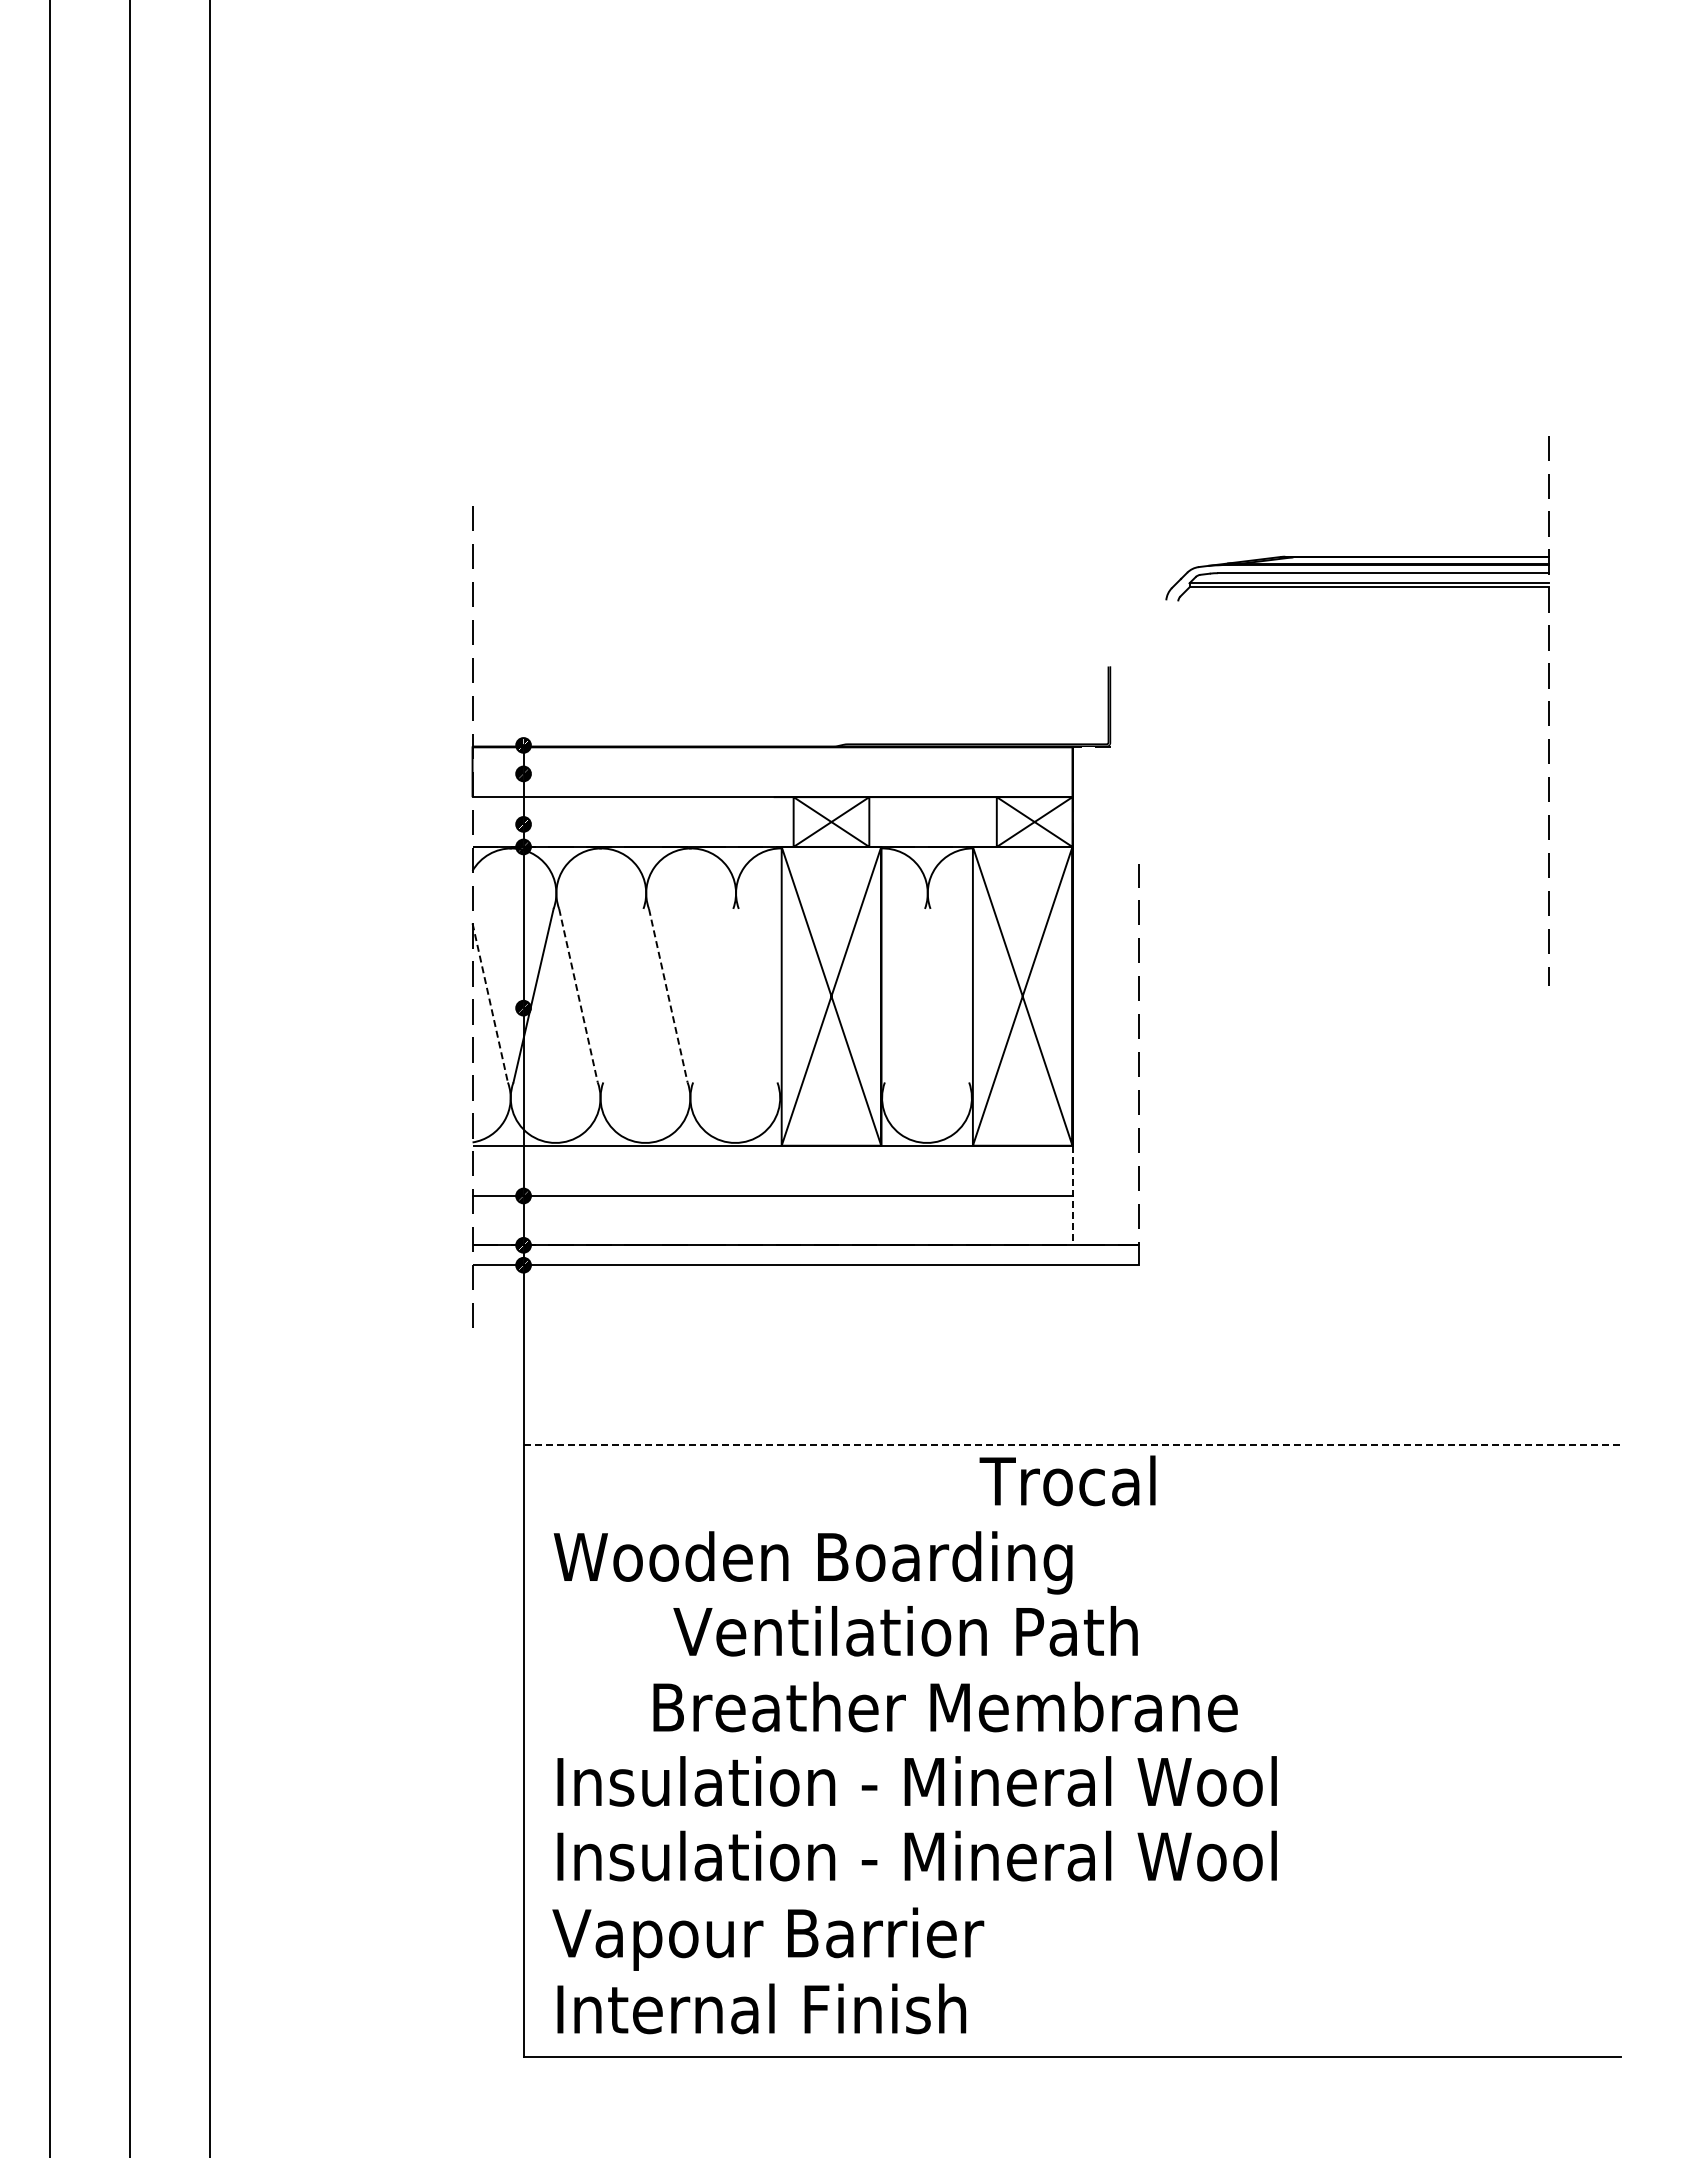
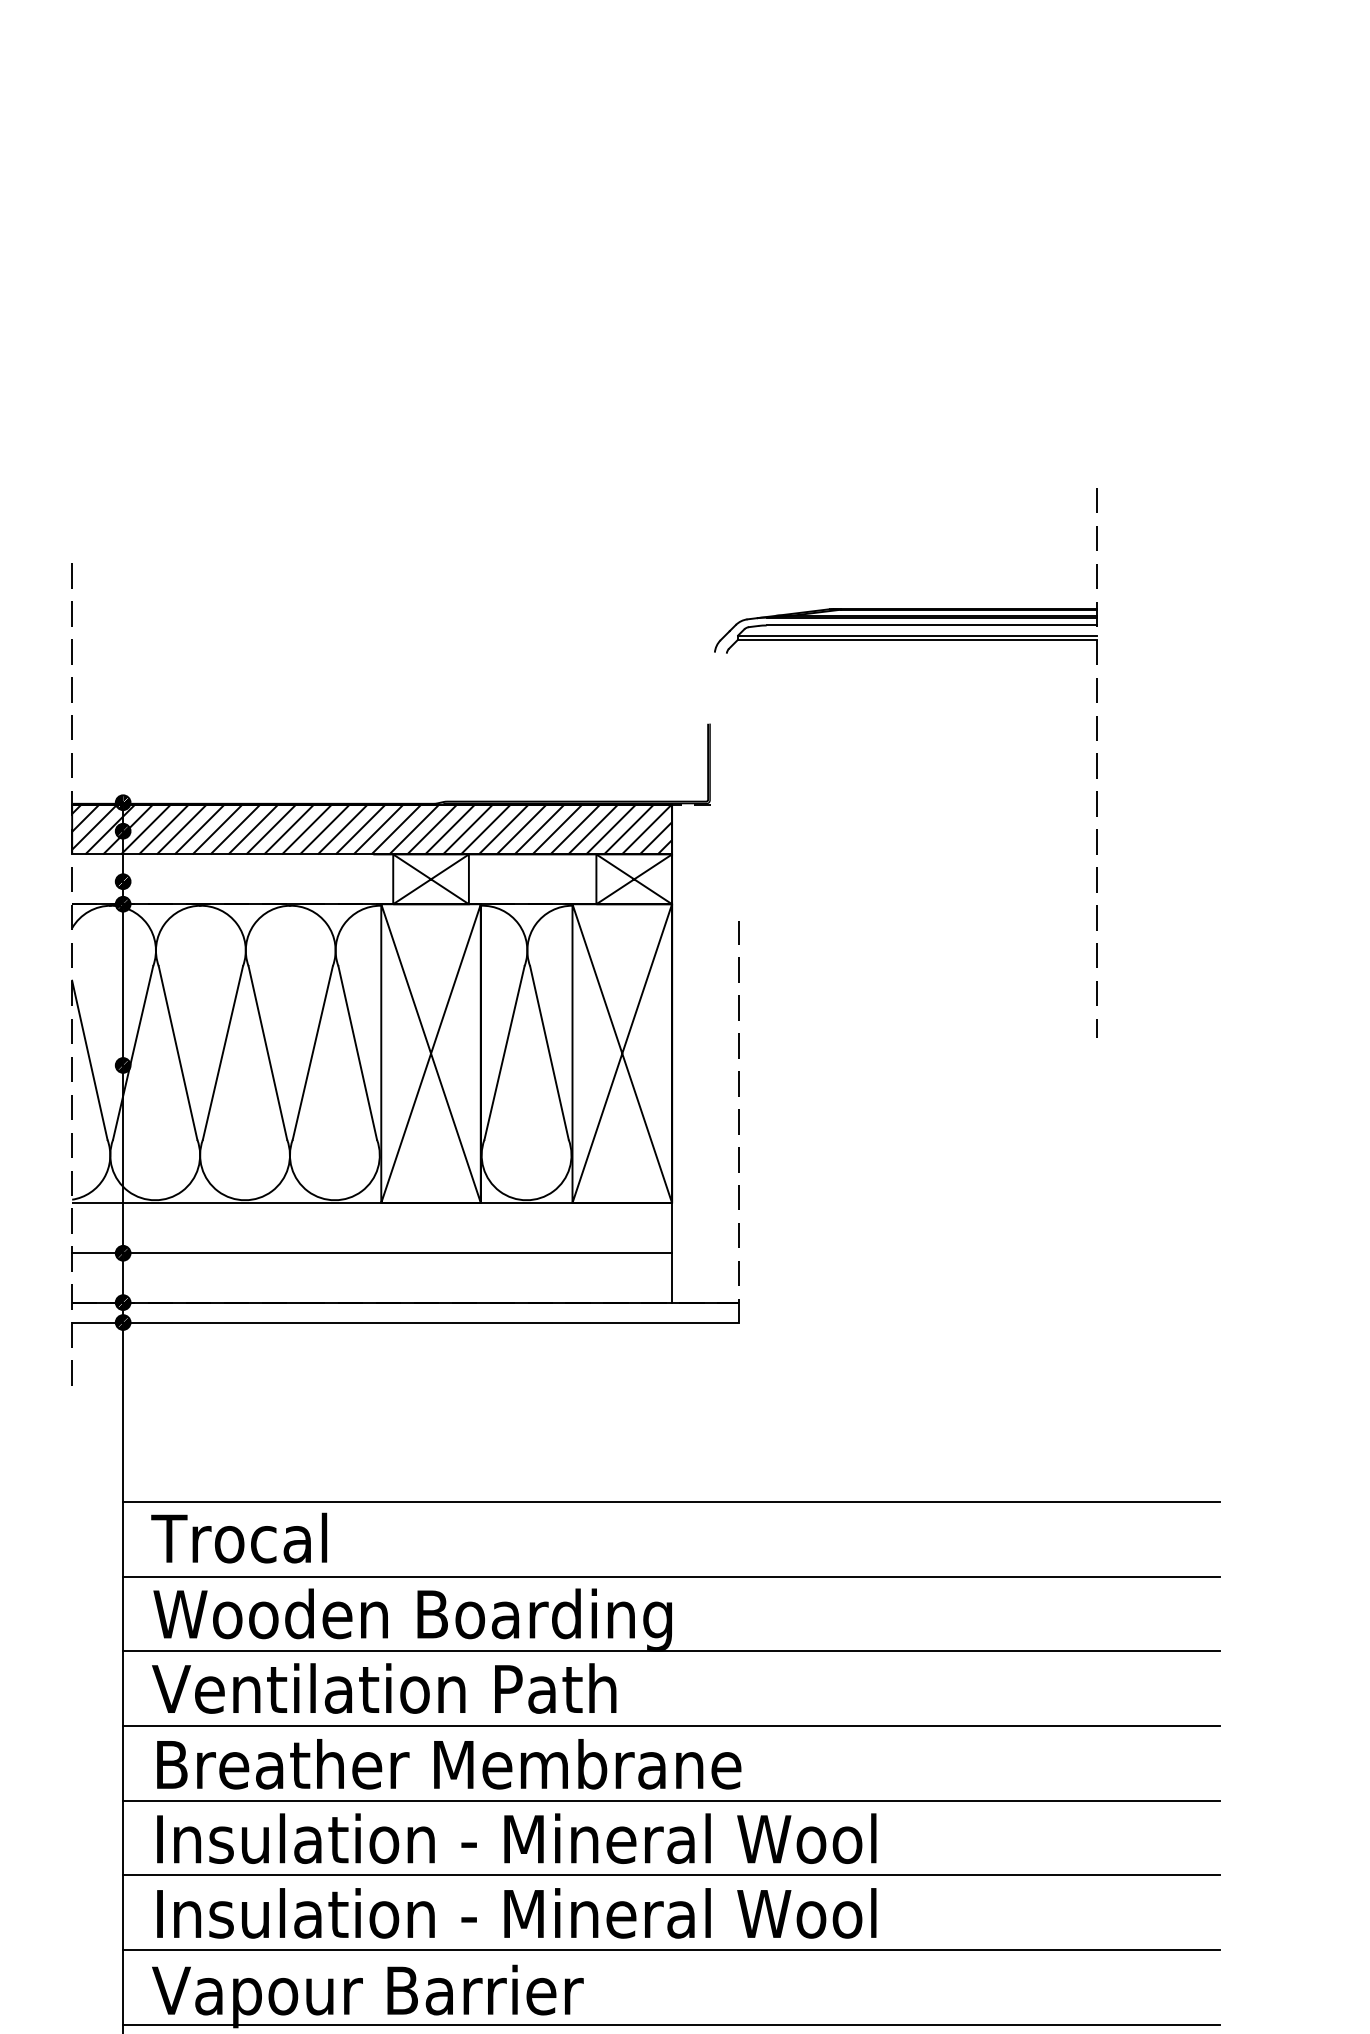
part: (1357, 587) -> (906, 639), moved
hatch: (772, 772) -> (372, 829), added
line: (578, 995) -> (178, 1052), dashed -> solid
line: (623, 995) -> (223, 1052), added
line: (668, 995) -> (268, 1052), dashed -> solid
line: (713, 995) -> (313, 1052), added
line: (757, 995) -> (357, 1052), added
line: (904, 995) -> (504, 1052), added
line: (949, 995) -> (549, 1052), added
line: (490, 1003) -> (90, 1060), dashed -> solid
line: (1072, 1195) -> (672, 1252), dashed -> solid
line: (1072, 1444) -> (672, 1501), dashed -> solid
text: (1067, 1480) -> (239, 1537), moved
line: (1071, 1519) -> (671, 1576), added
line: (1071, 1594) -> (671, 1651), added
text: (905, 1631) -> (384, 1688), moved
line: (1071, 1668) -> (671, 1725), added
text: (945, 1706) -> (449, 1763), moved
line: (1071, 1743) -> (671, 1800), added
line: (1071, 1818) -> (671, 1875), added
line: (1071, 1892) -> (671, 1949), added
line: (1071, 1967) -> (671, 2024), added

